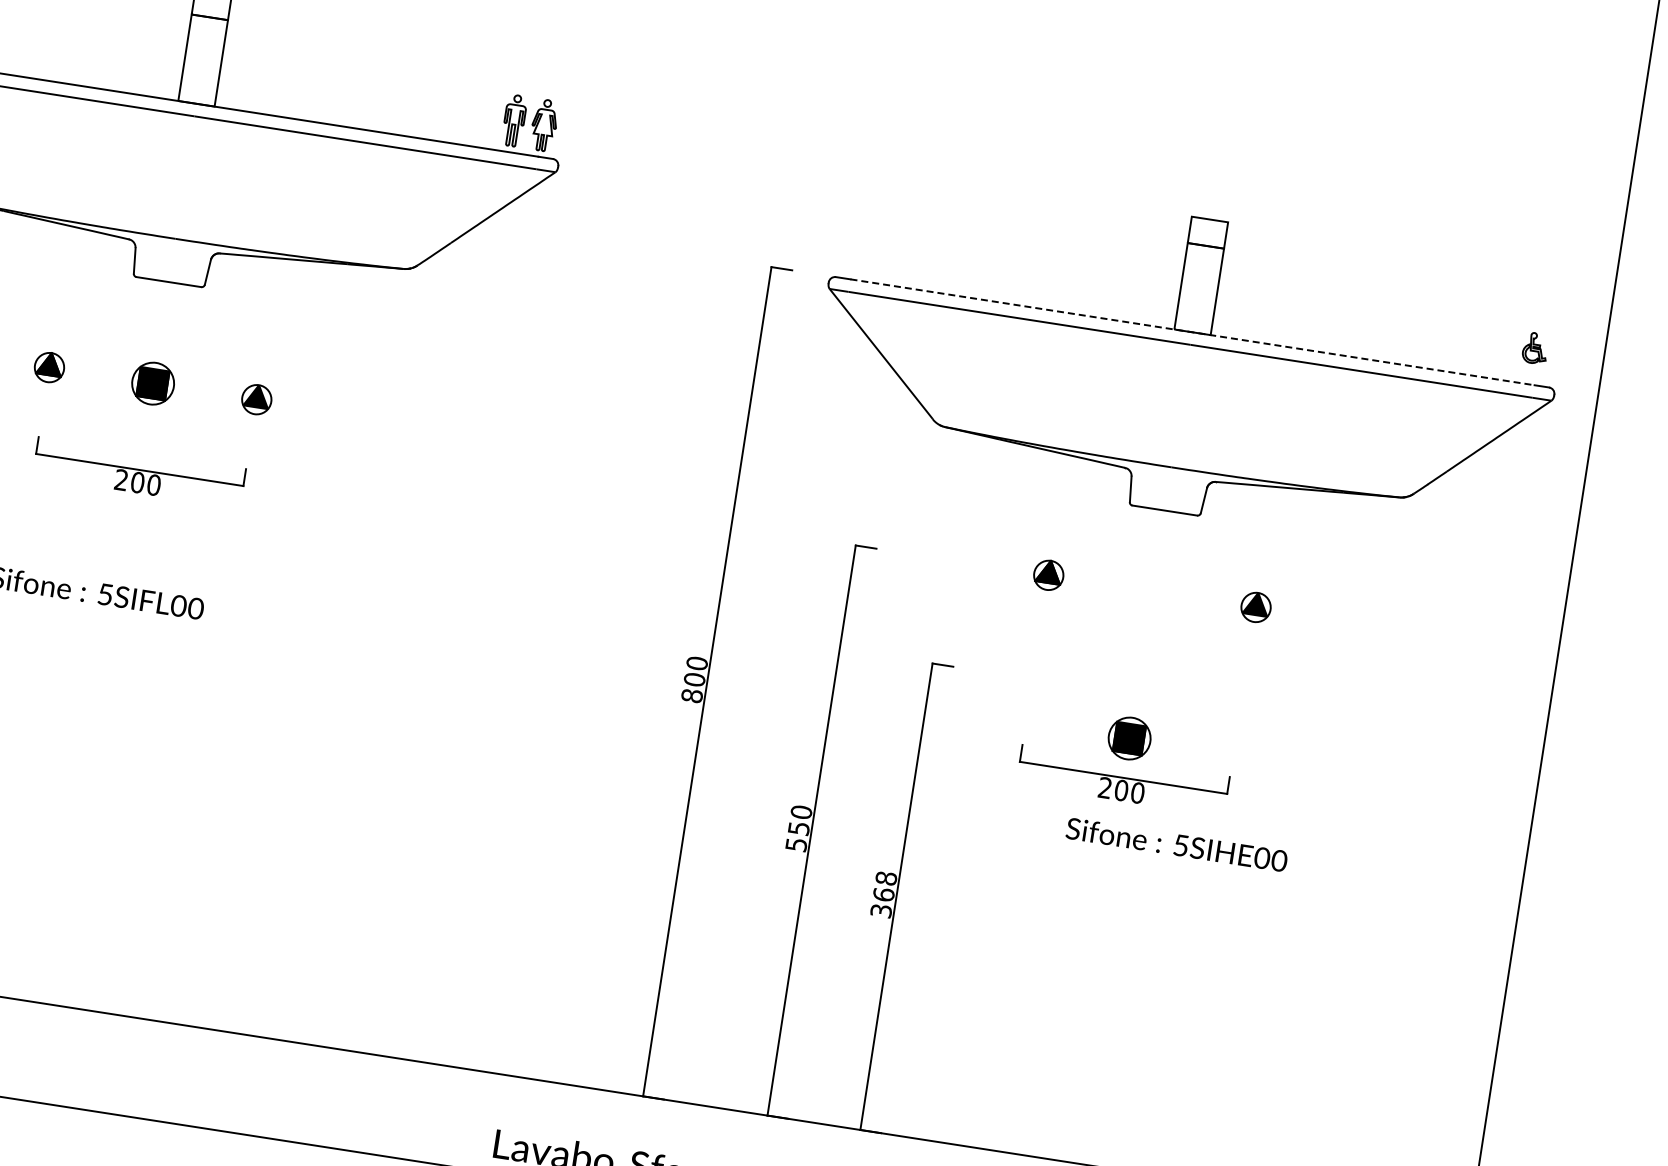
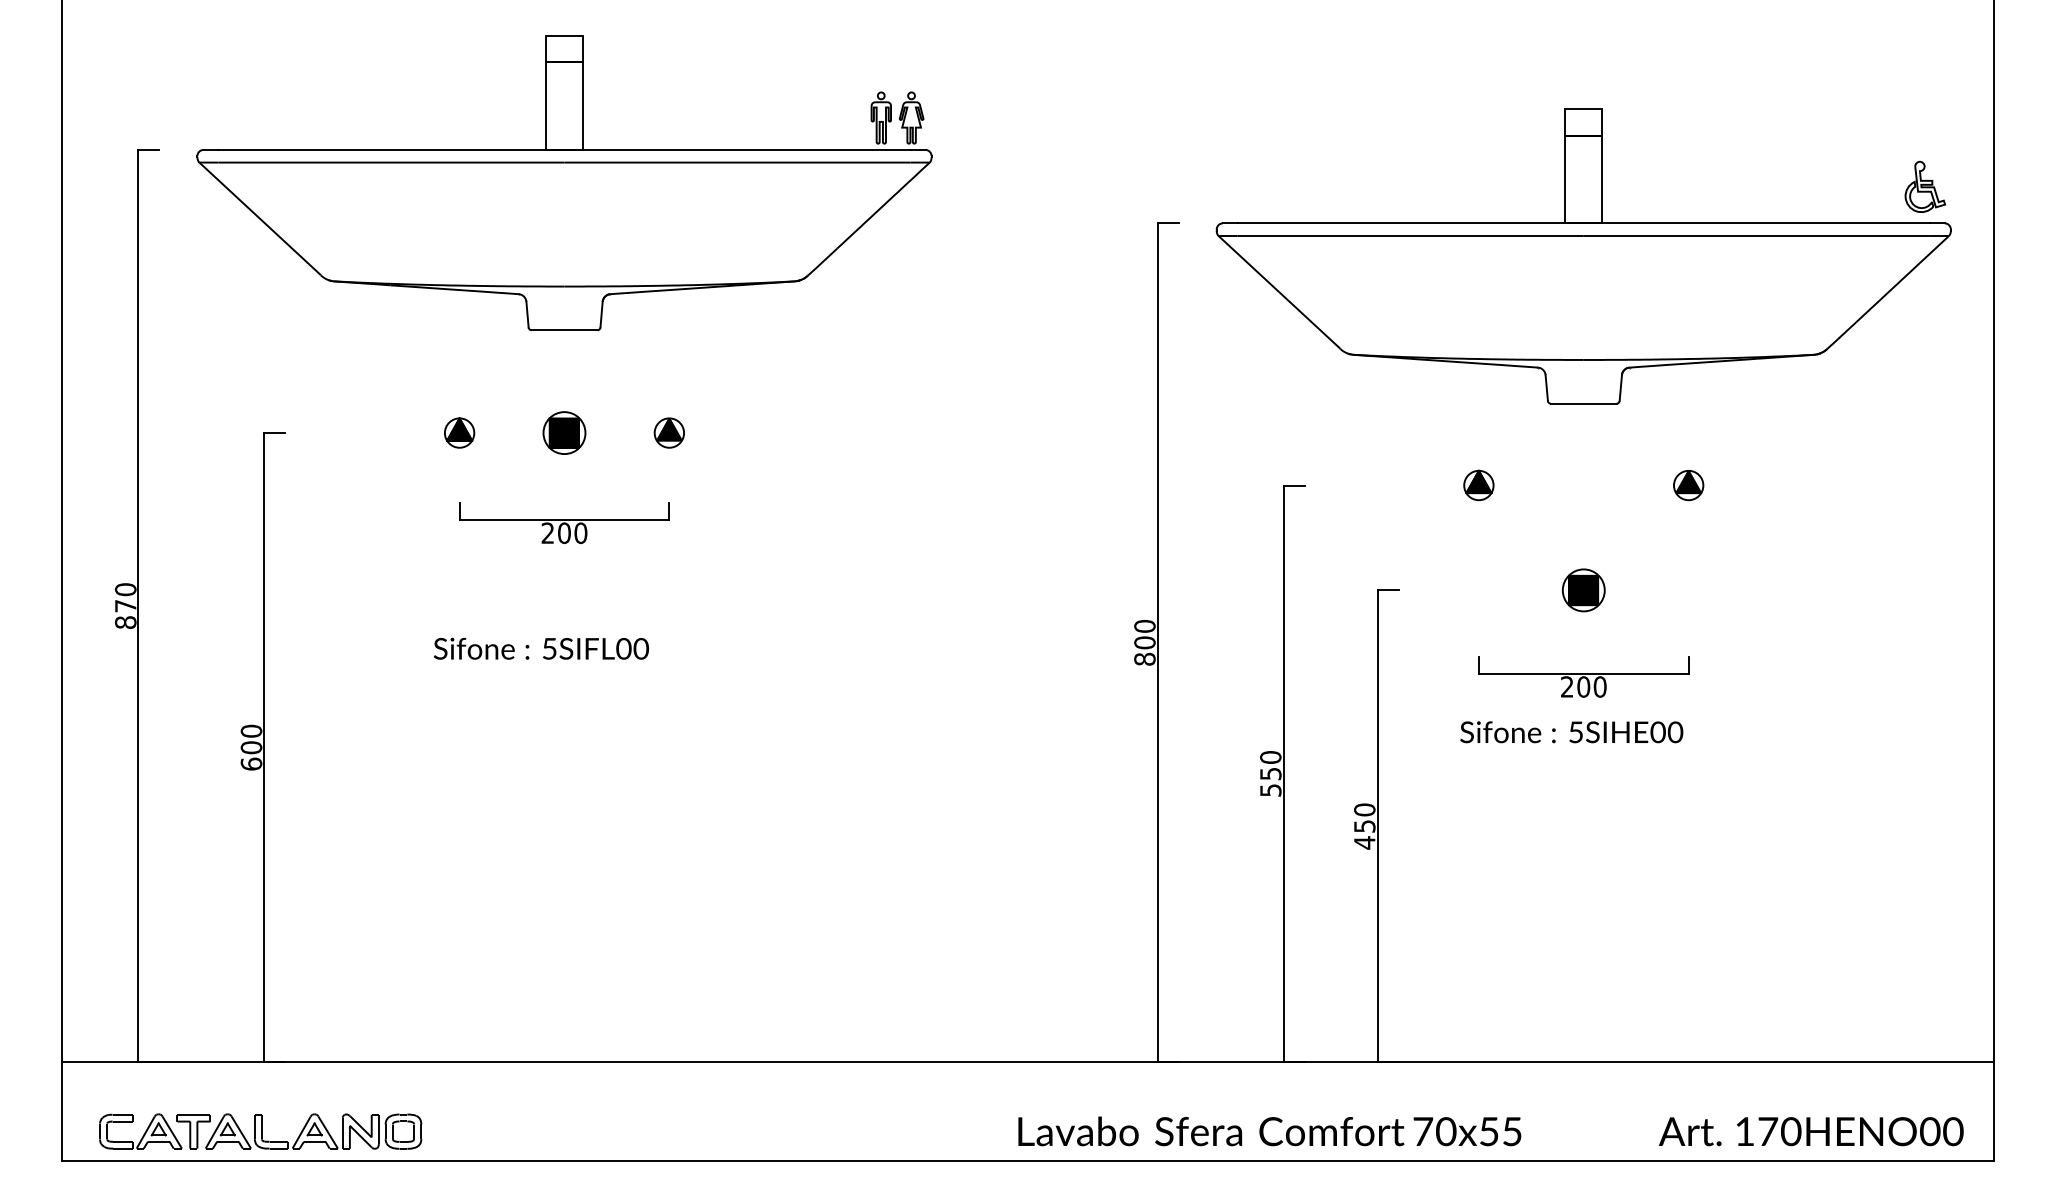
line: (1193, 332) -> (1584, 223), dashed -> solid
part: (1534, 348) -> (1924, 186), size x1.67
part: (1129, 738) -> (1583, 590), moved
text: (1176, 845) -> (1571, 732), moved
text: (883, 894) -> (1364, 826), 368 -> 450

